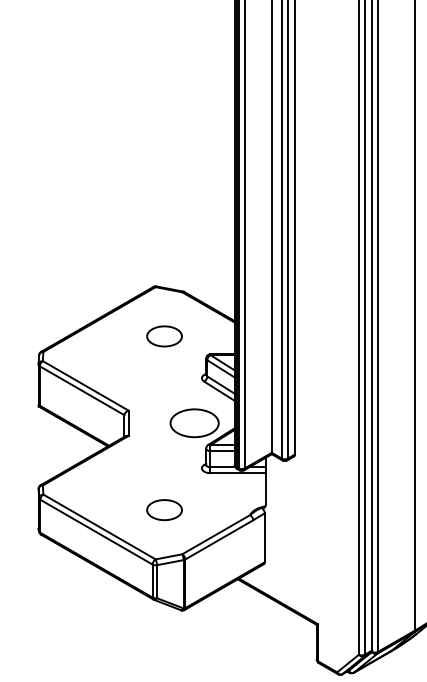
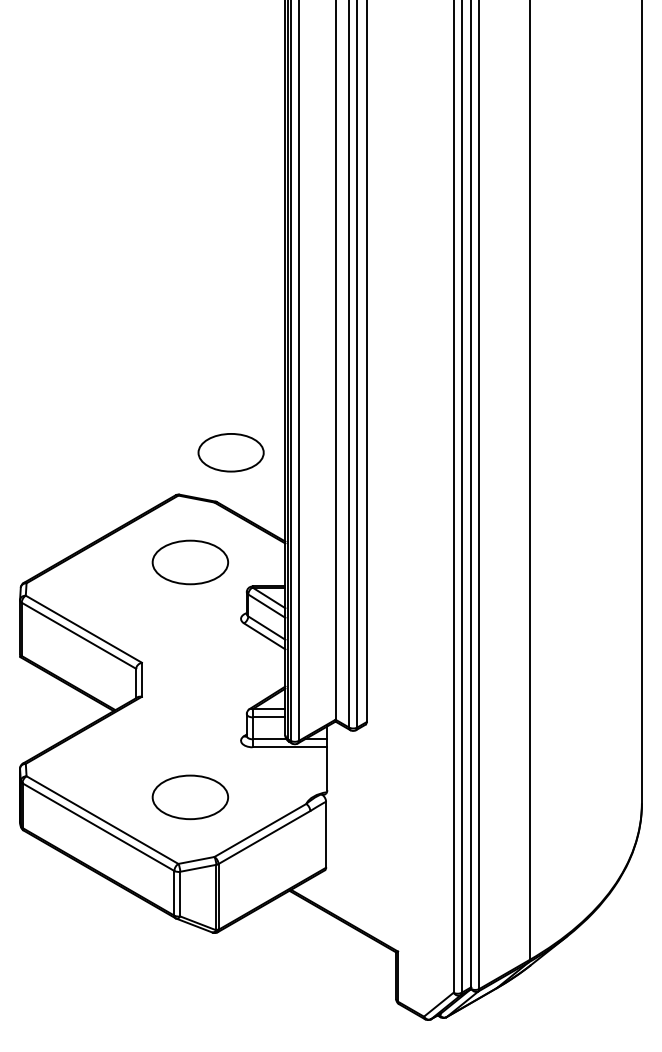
part: (164, 335) -> (190, 561), size x1.6
part: (194, 423) -> (230, 452), moved
part: (164, 509) -> (190, 796), size x1.6

